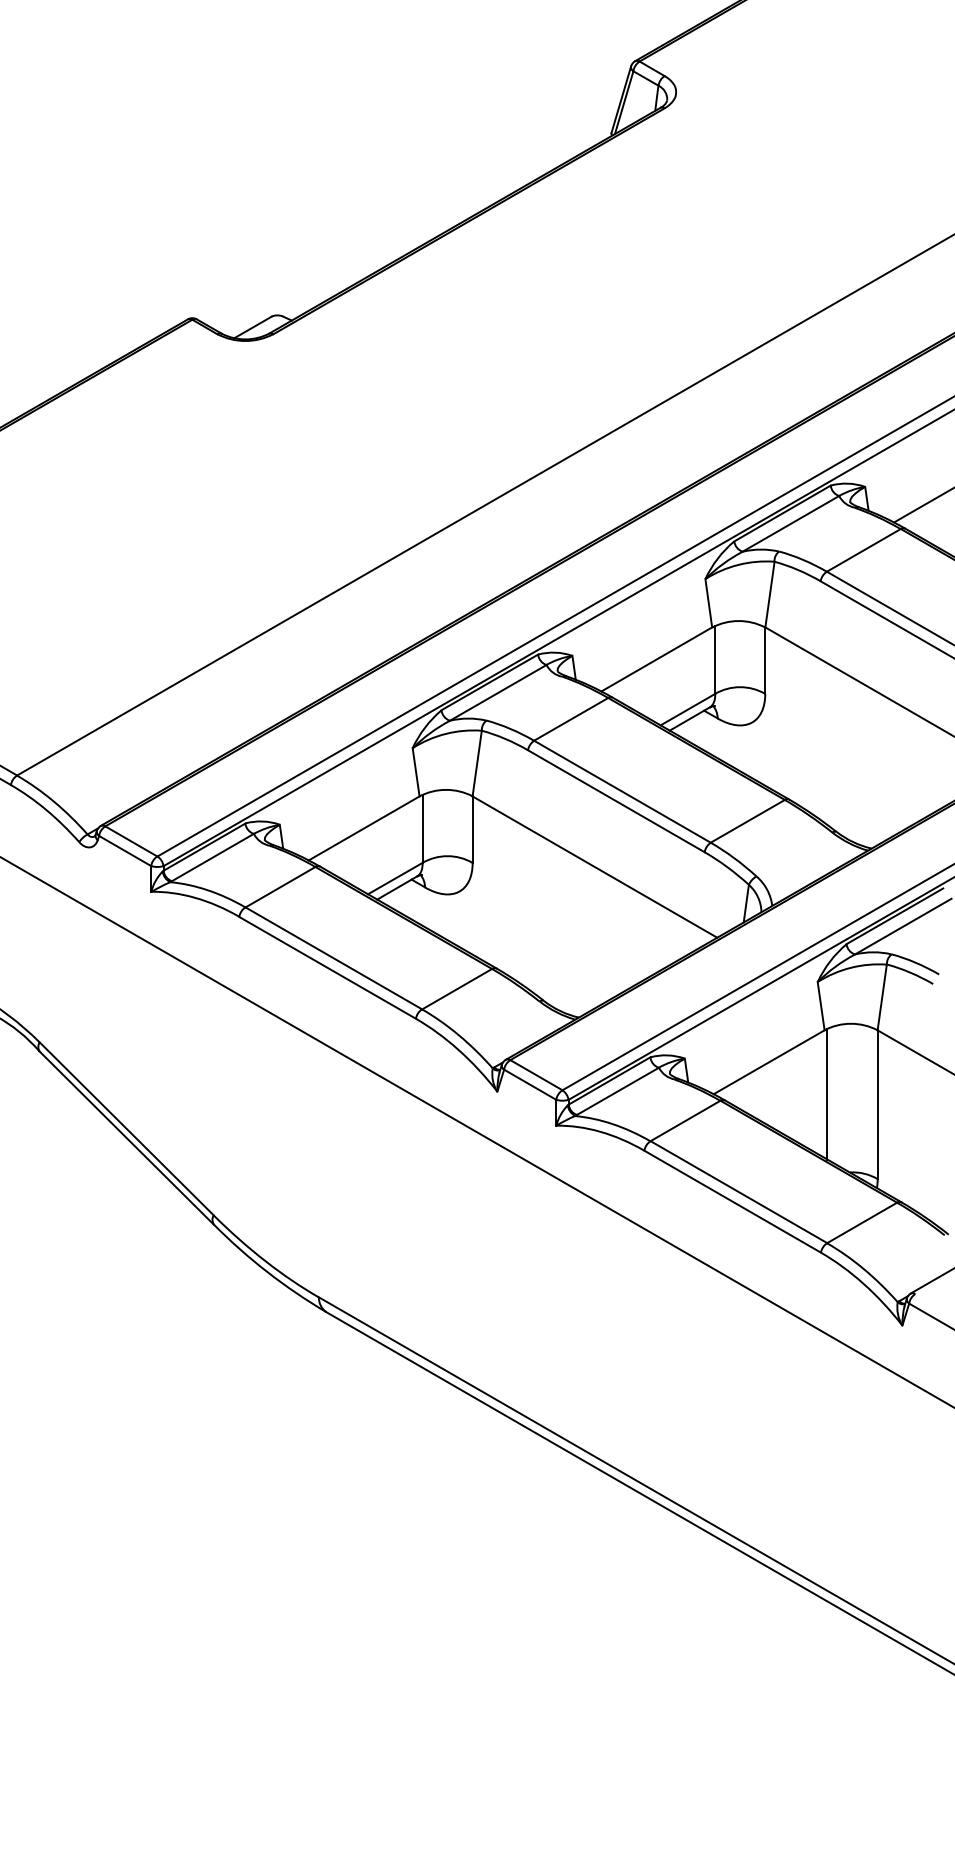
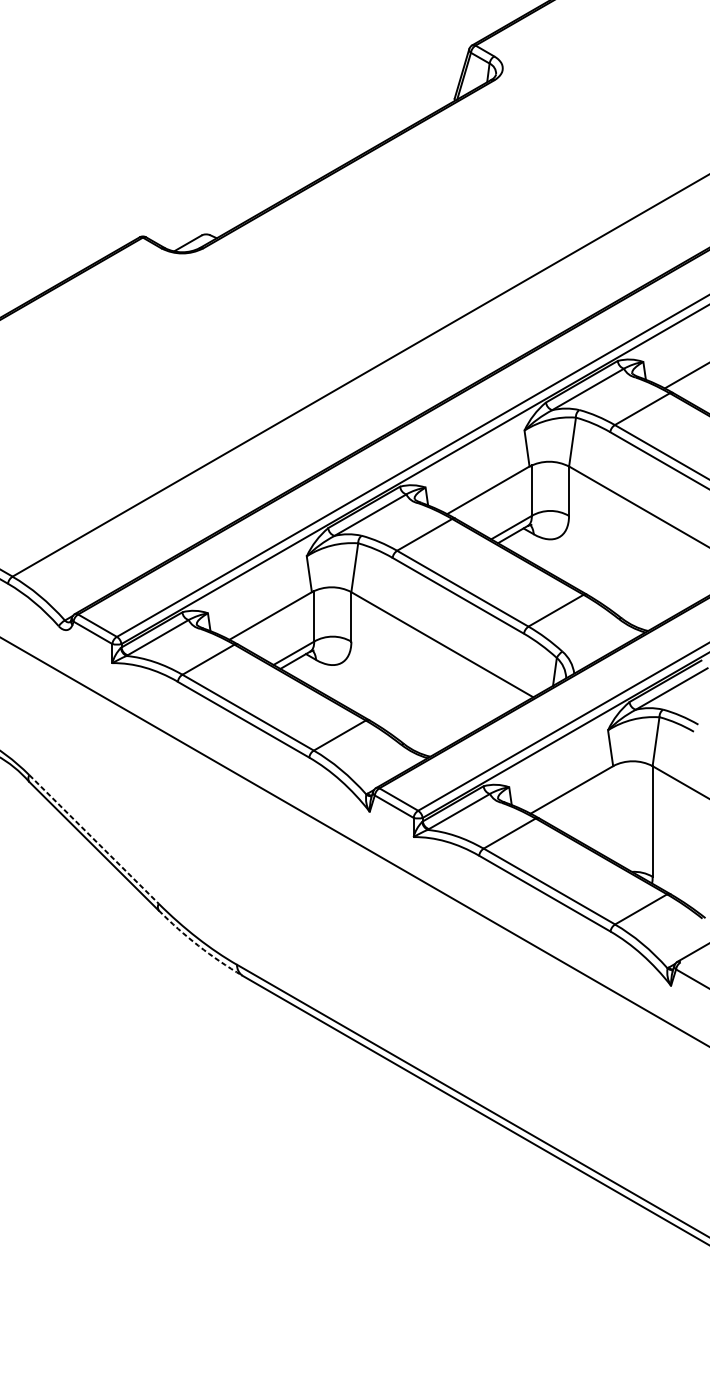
line: (827, 1093) -> (615, 813), removed
line: (126, 1128) -> (93, 839), solid -> dashed
arc: (267, 1271) -> (198, 945), solid -> dashed

